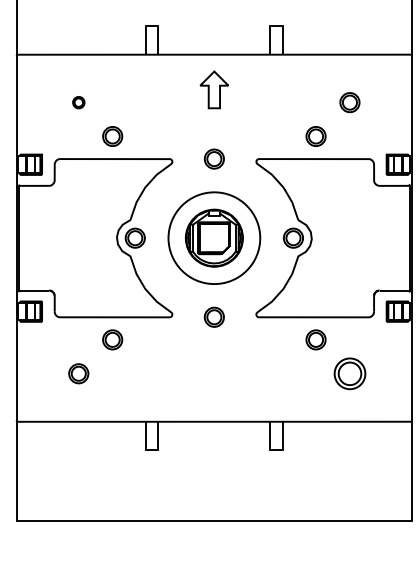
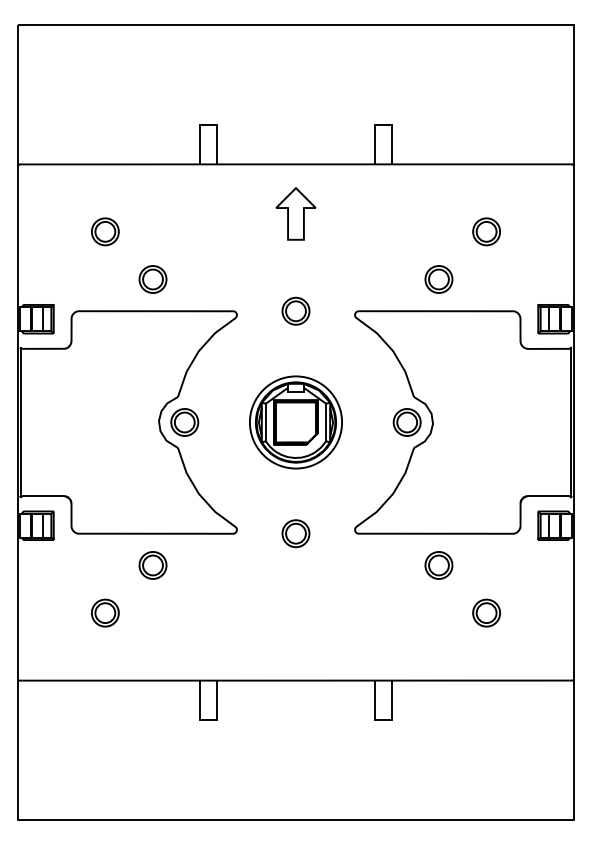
part: (78, 102) -> (105, 231), size x1.67
circle: (214, 238) -> (295, 422), size x0.71
part: (349, 373) -> (486, 612), size x0.62

